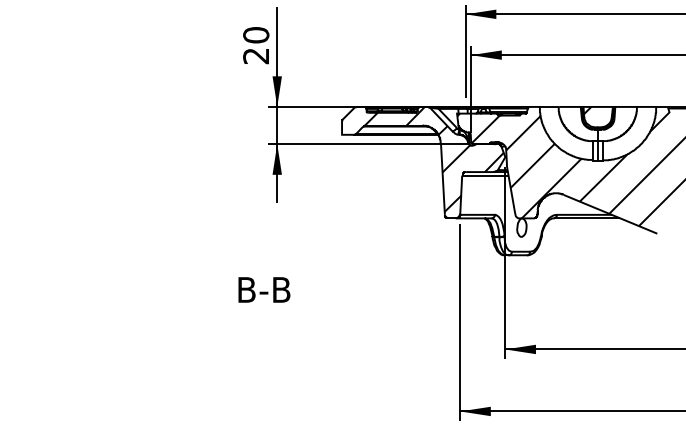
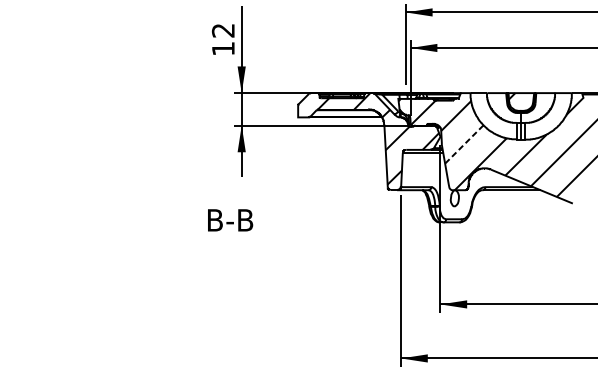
text: (256, 45) -> (223, 39), 20 -> 12
line: (533, 165) -> (464, 144), solid -> dashed
text: (264, 289) -> (230, 219), moved

